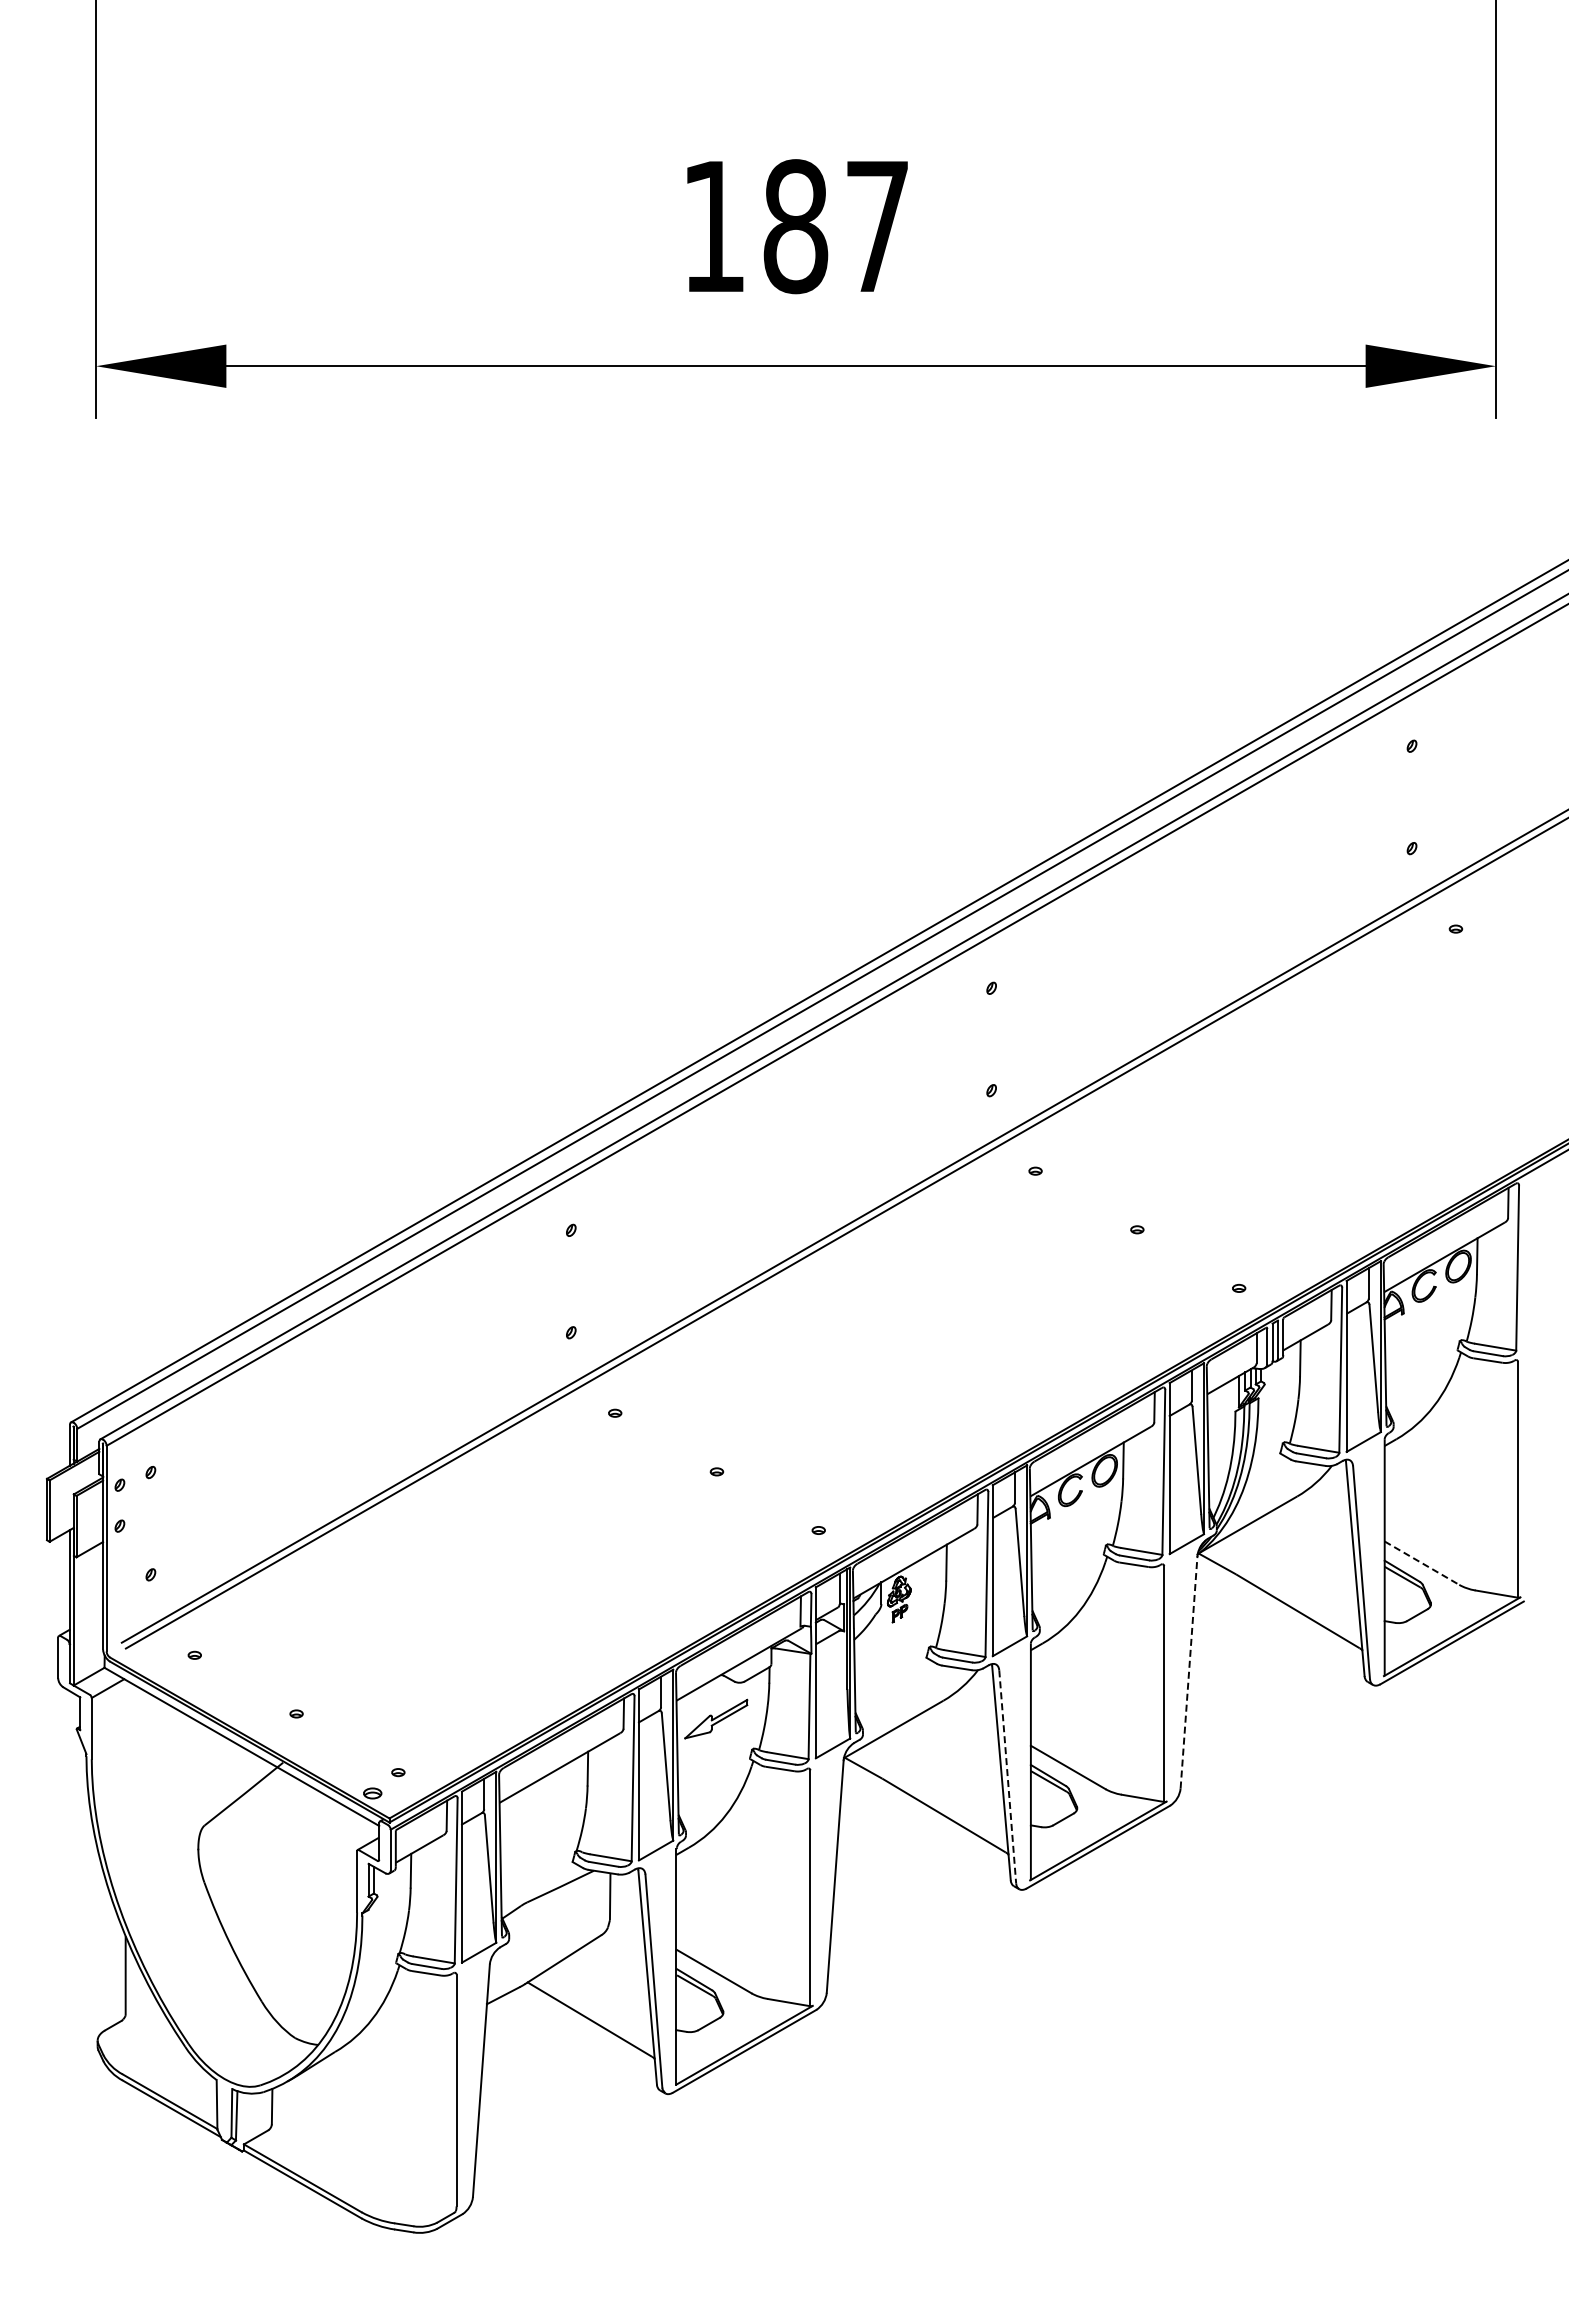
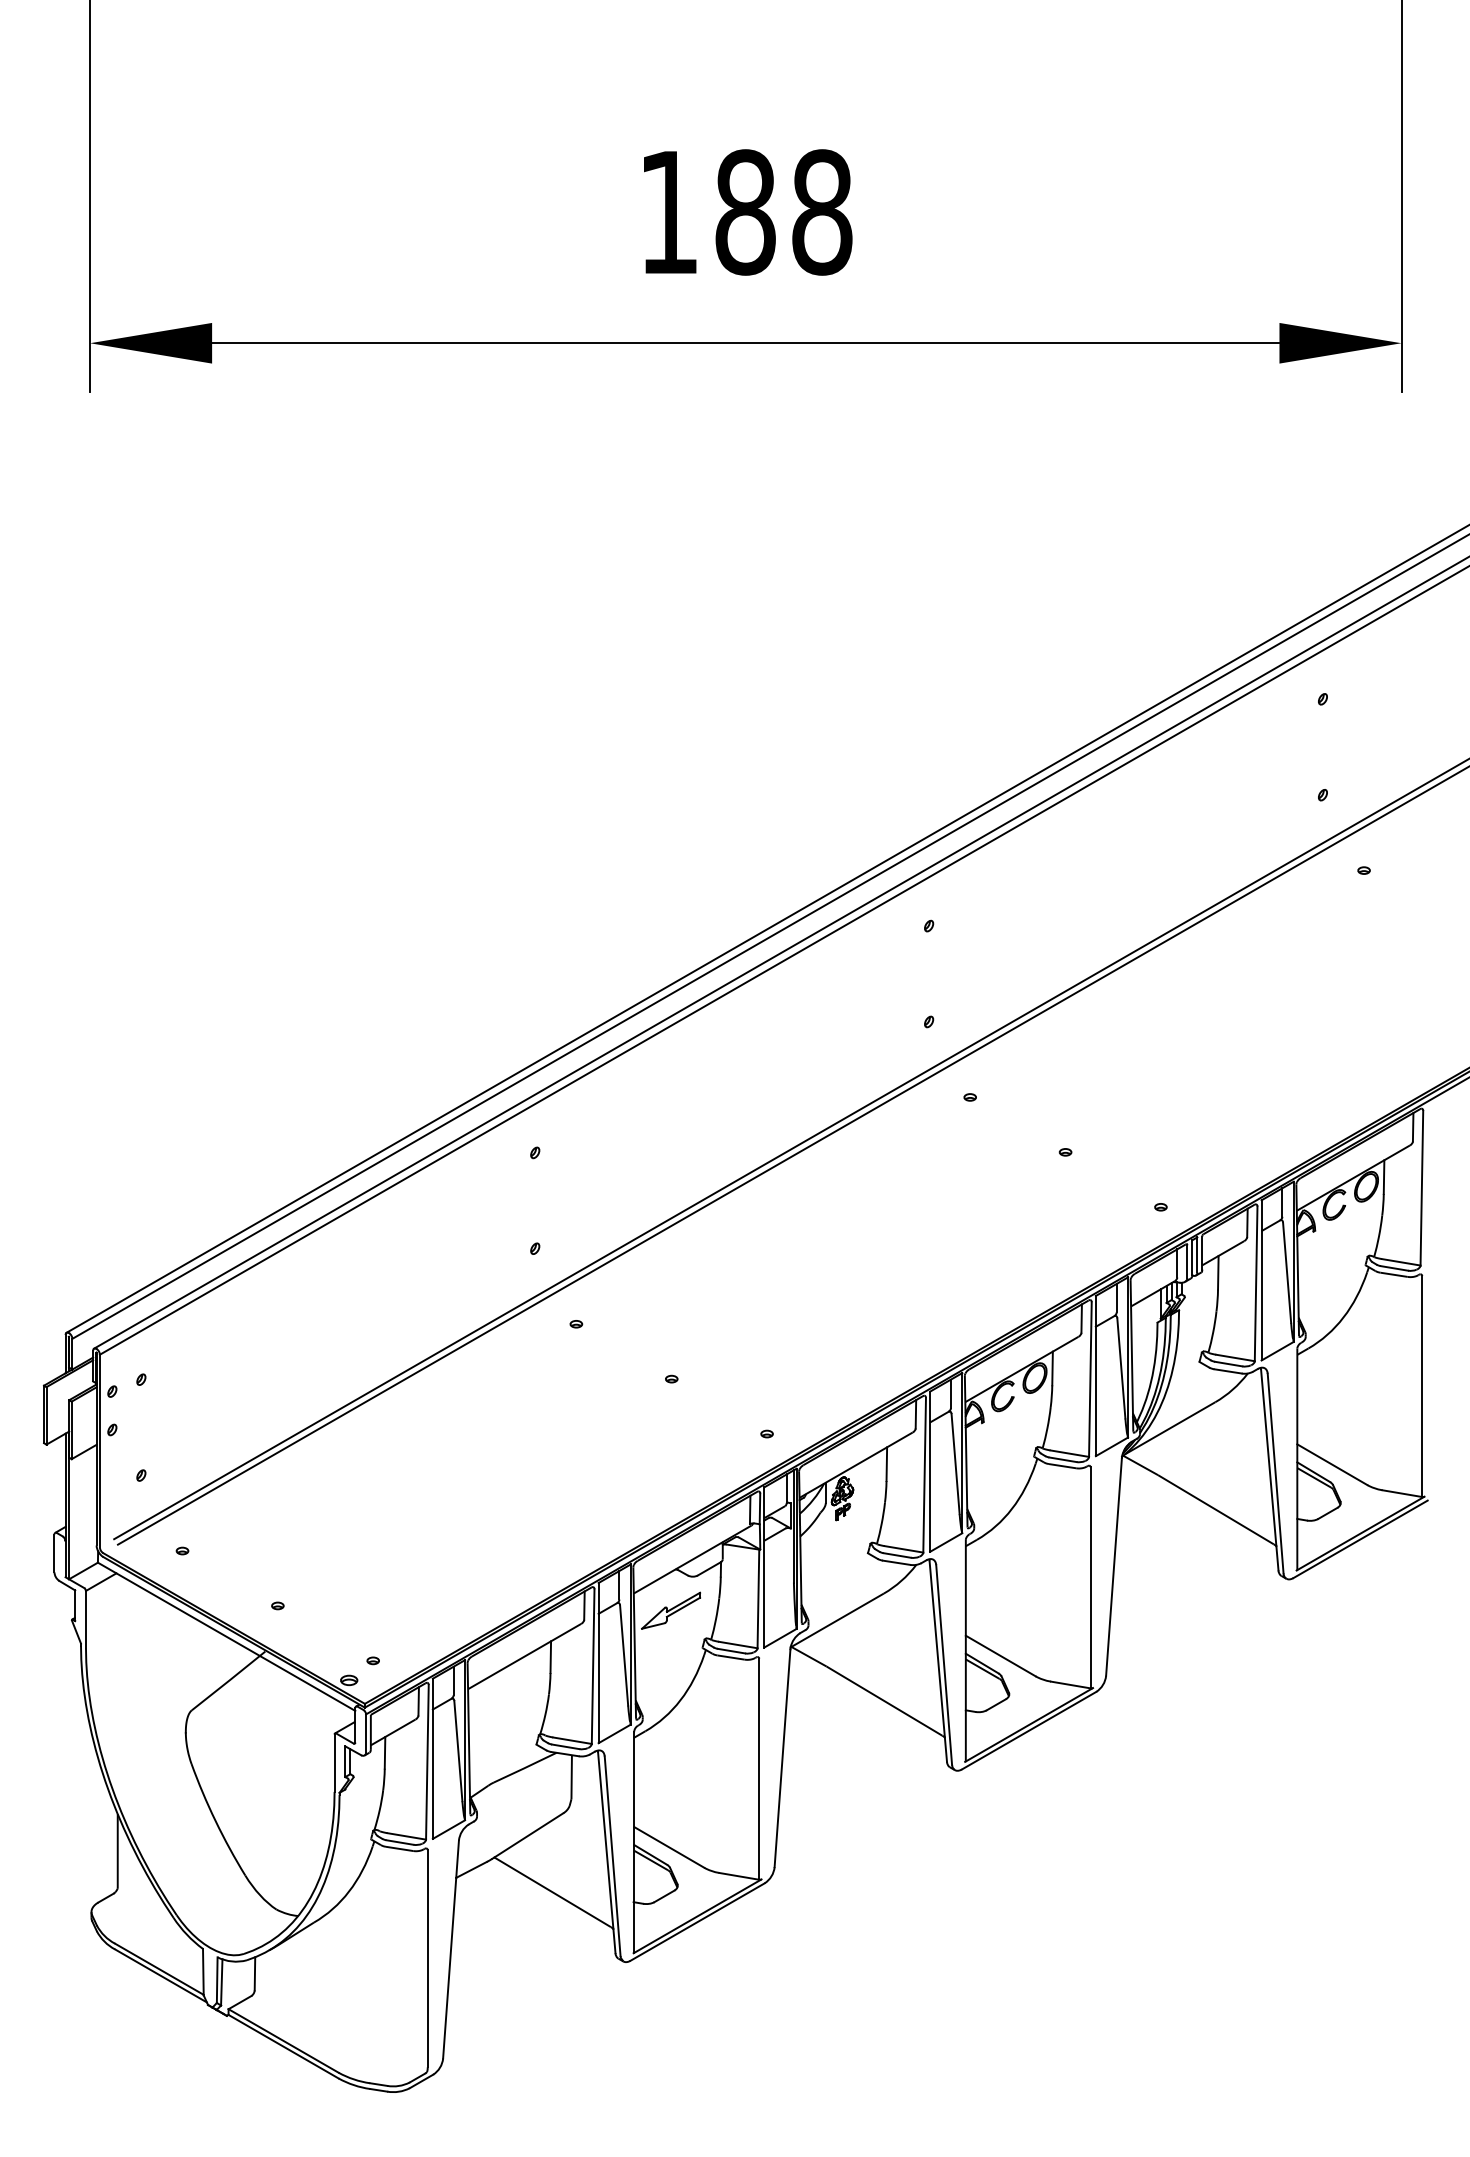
text: (877, 226) -> (822, 212), 187 -> 188
line: (1422, 1563) -> (1332, 1464), dashed -> solid
line: (1189, 1672) -> (1114, 1567), dashed -> solid
line: (1007, 1776) -> (943, 1664), dashed -> solid

